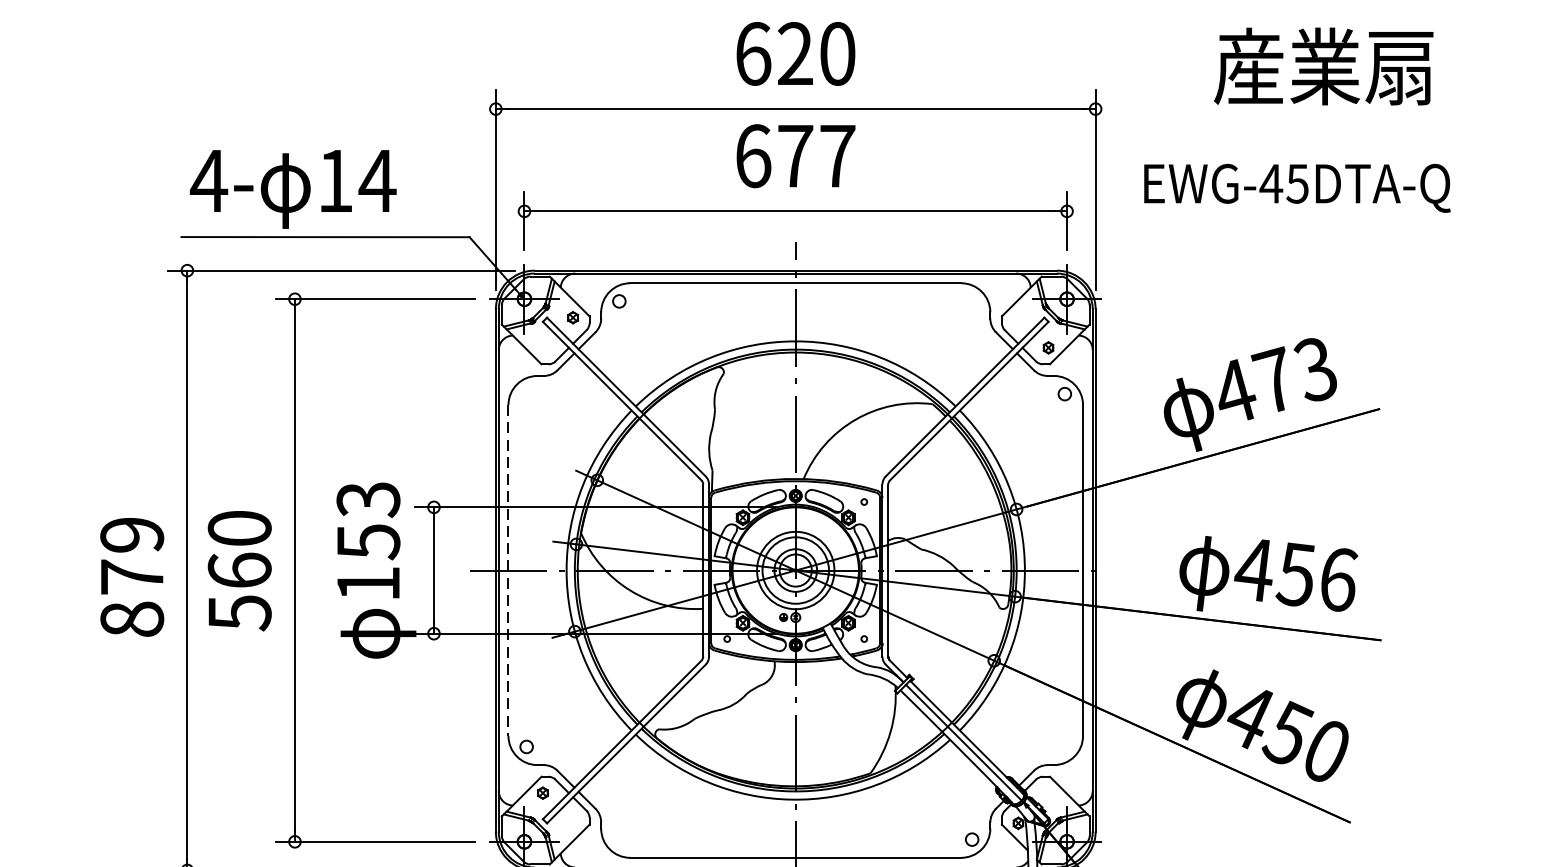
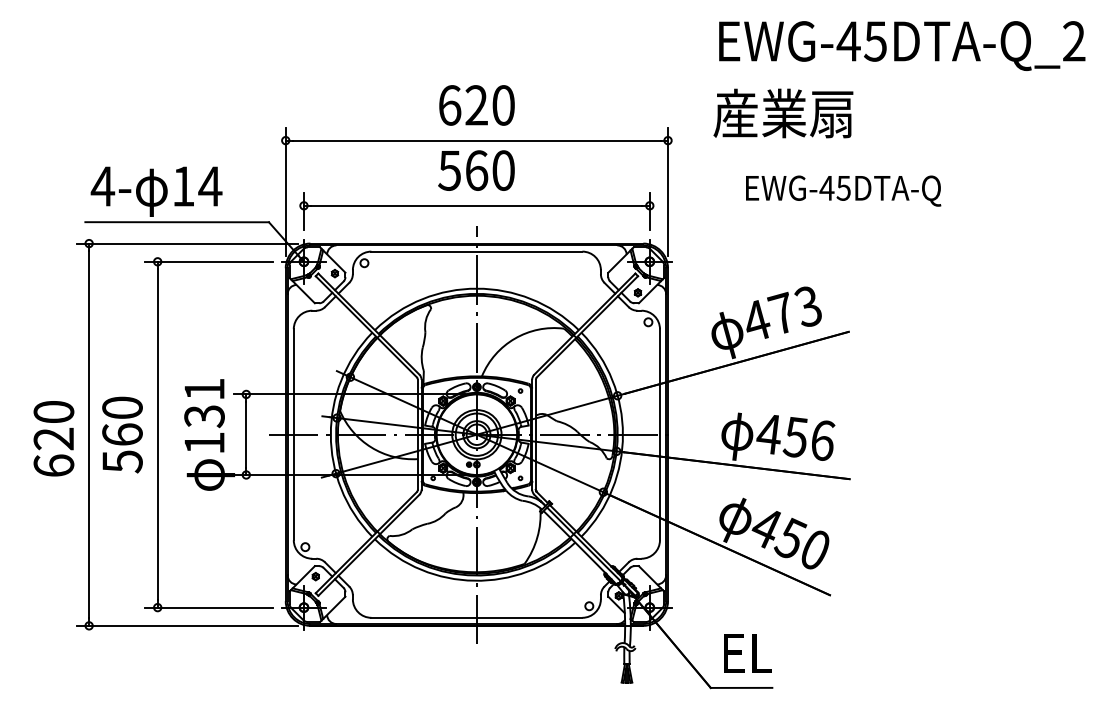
text: (1323, 66) -> (783, 113), moved
text: (795, 155) -> (476, 170), 677 -> 560
text: (1297, 187) -> (843, 190), moved
text: (368, 519) -> (204, 402), 153 -> 131
line: (508, 571) -> (293, 435), dashed -> solid
text: (131, 576) -> (53, 438), 879 -> 620

